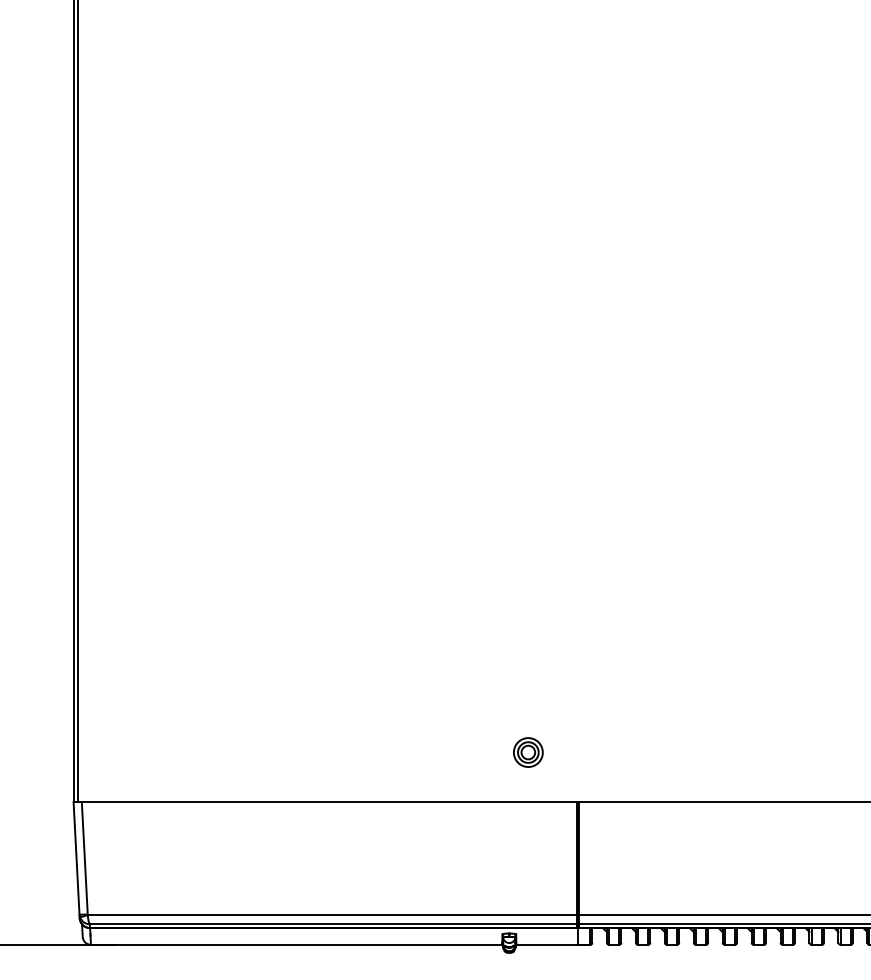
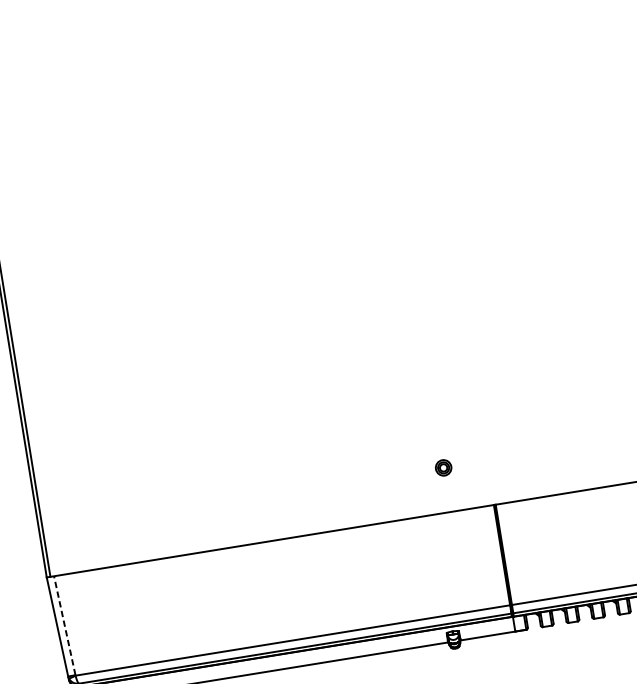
part: (528, 752) -> (443, 467), size x0.6
line: (84, 857) -> (64, 625), solid -> dashed

